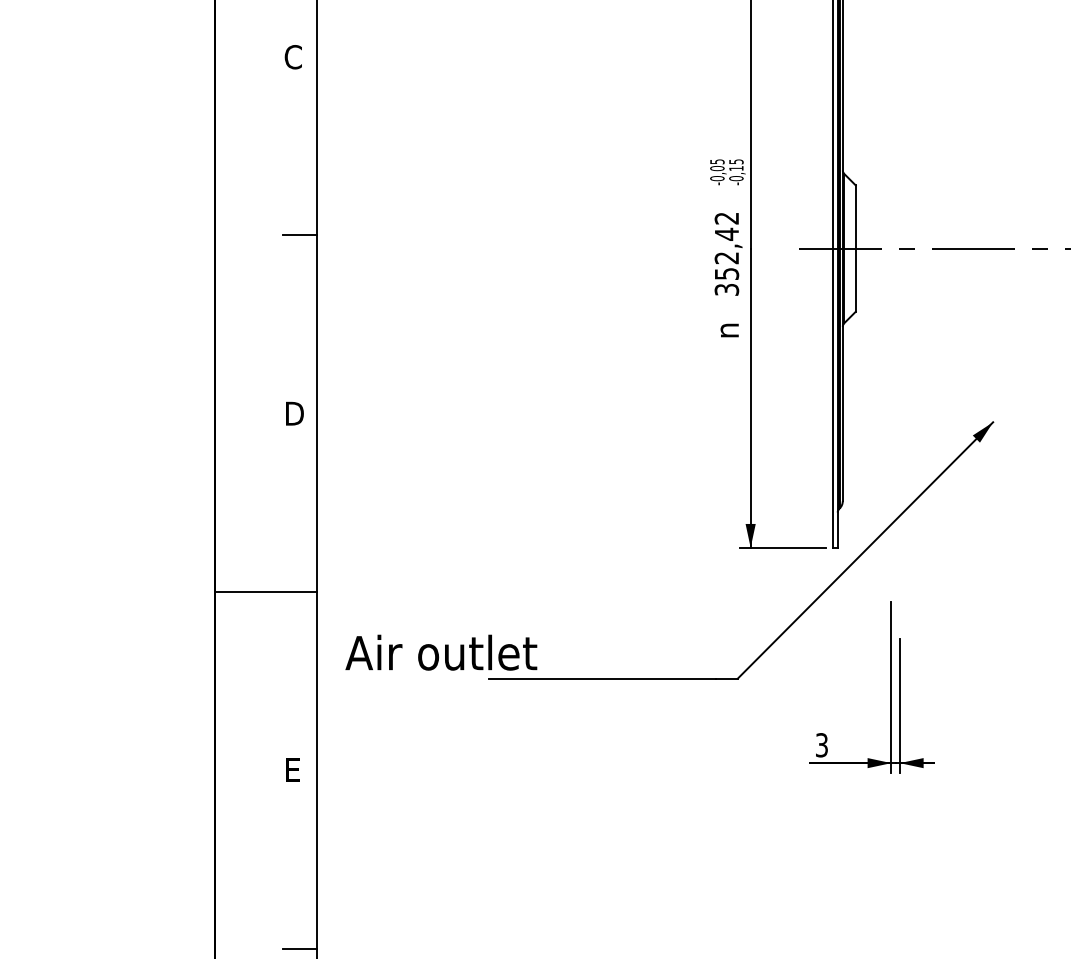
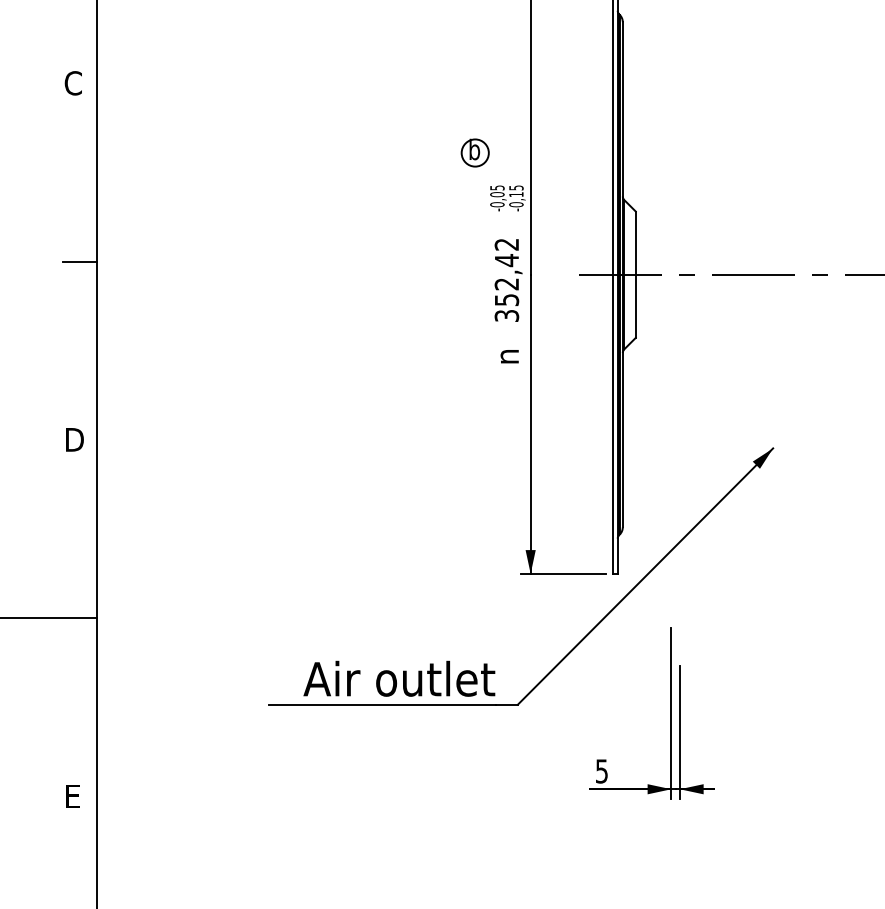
part: (694, 126) -> (474, 152), added
text: (441, 652) -> (399, 678), moved
text: (821, 744) -> (601, 770), 3 -> 5

